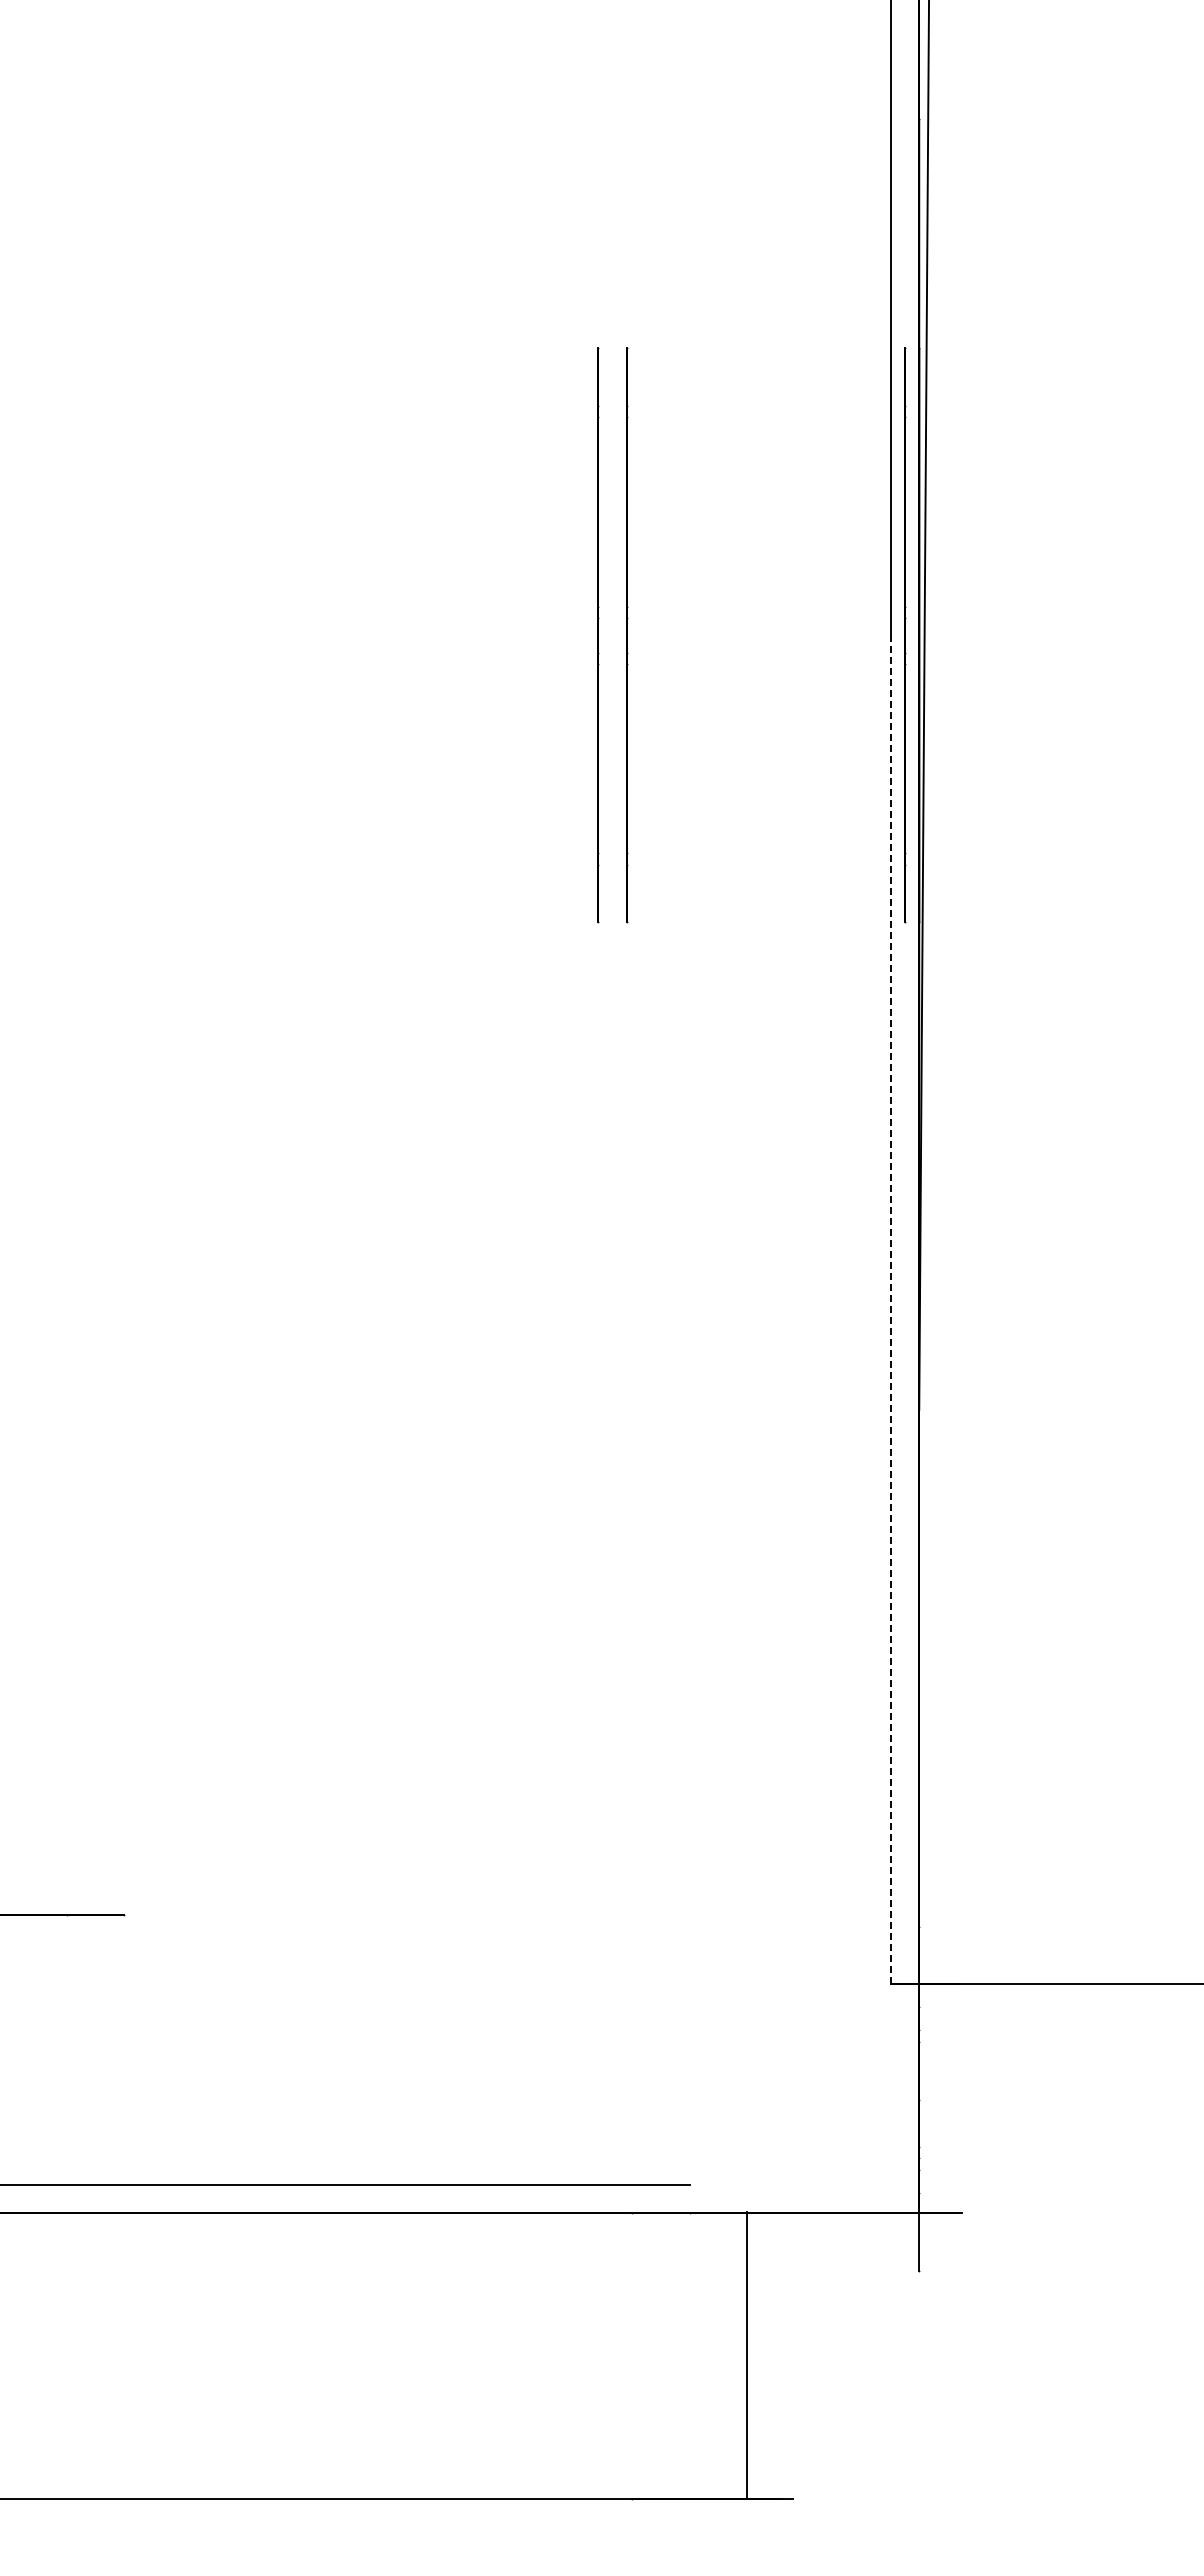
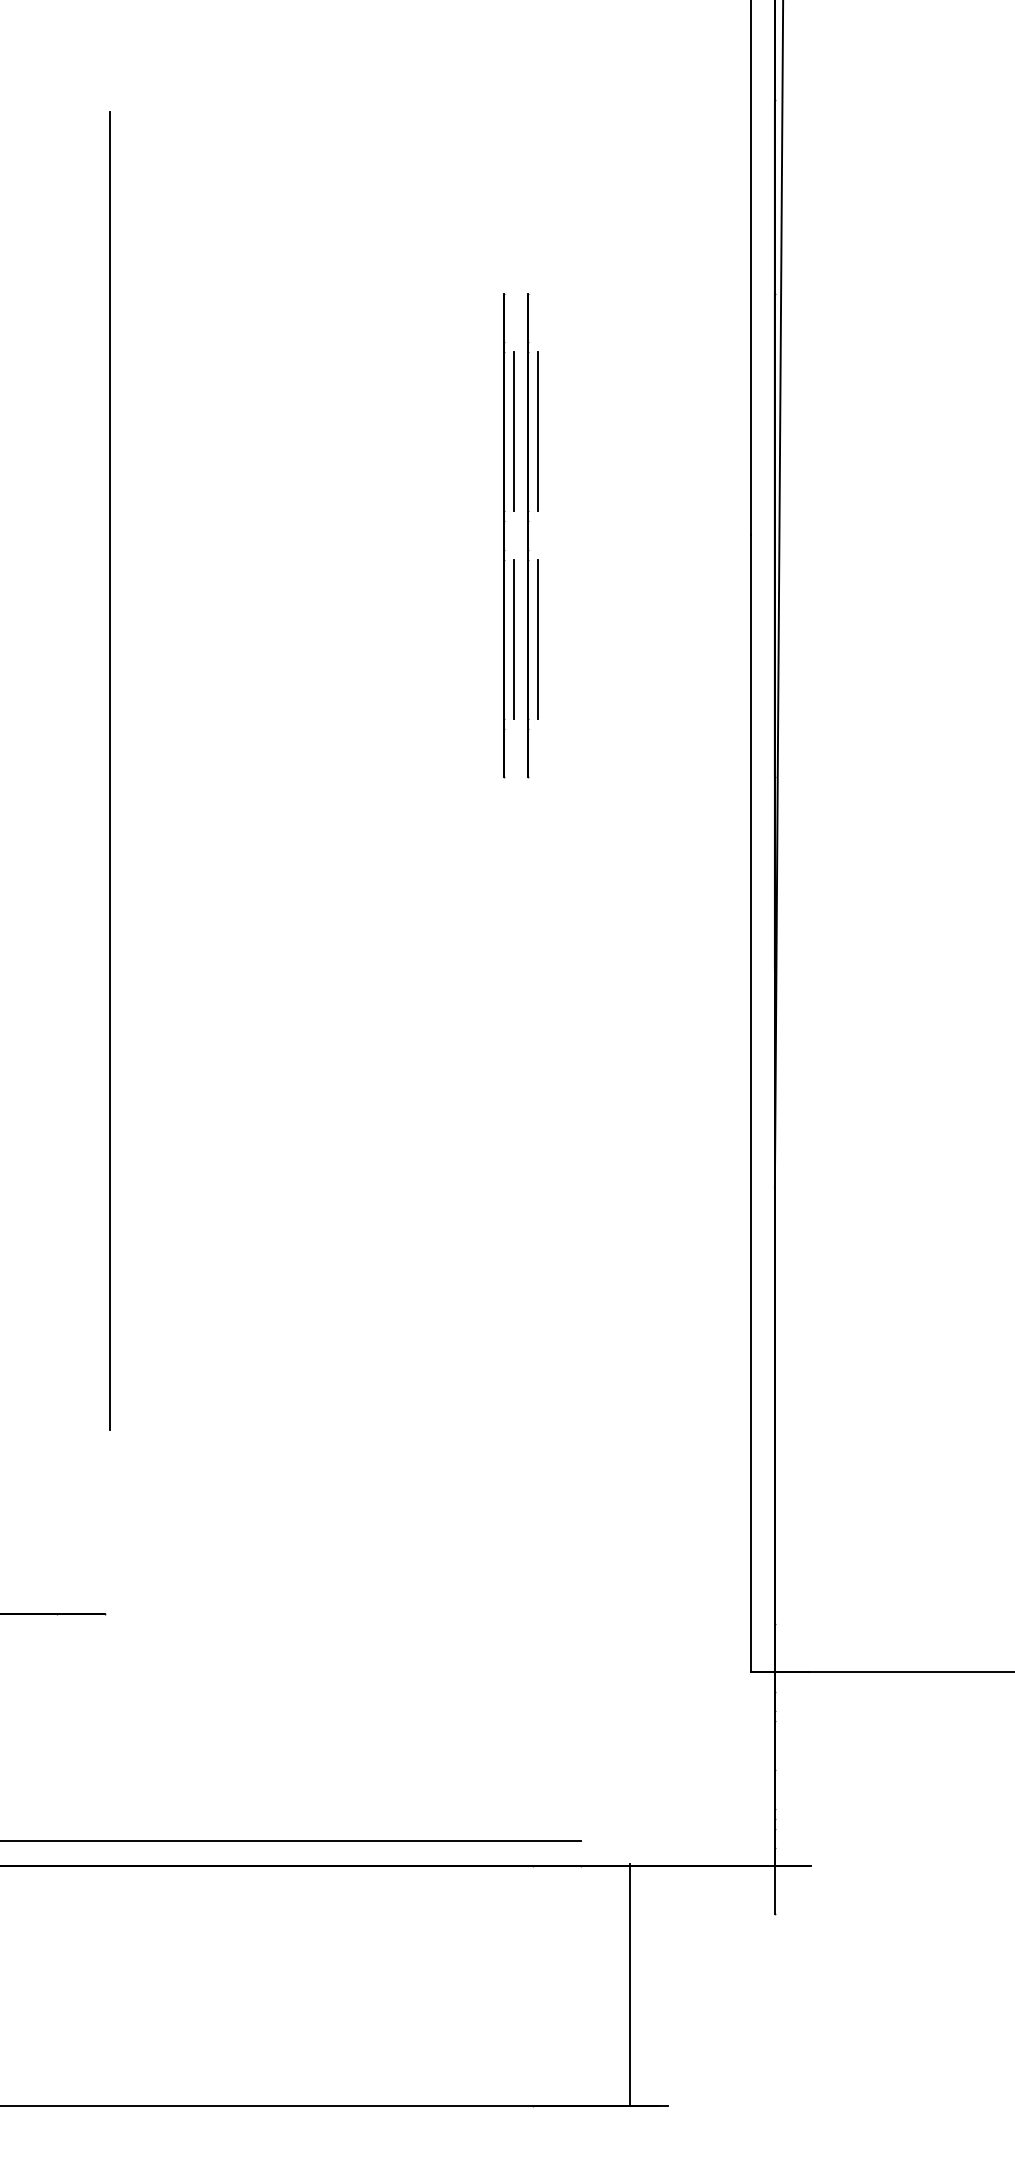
line: (608, 511) -> (512, 430), added
line: (638, 511) -> (538, 430), added
line: (905, 635) -> (763, 535), removed
line: (609, 758) -> (513, 639), added
line: (638, 758) -> (538, 639), added
line: (130, 914) -> (110, 770), added
line: (890, 1310) -> (750, 1104), dashed -> solid

